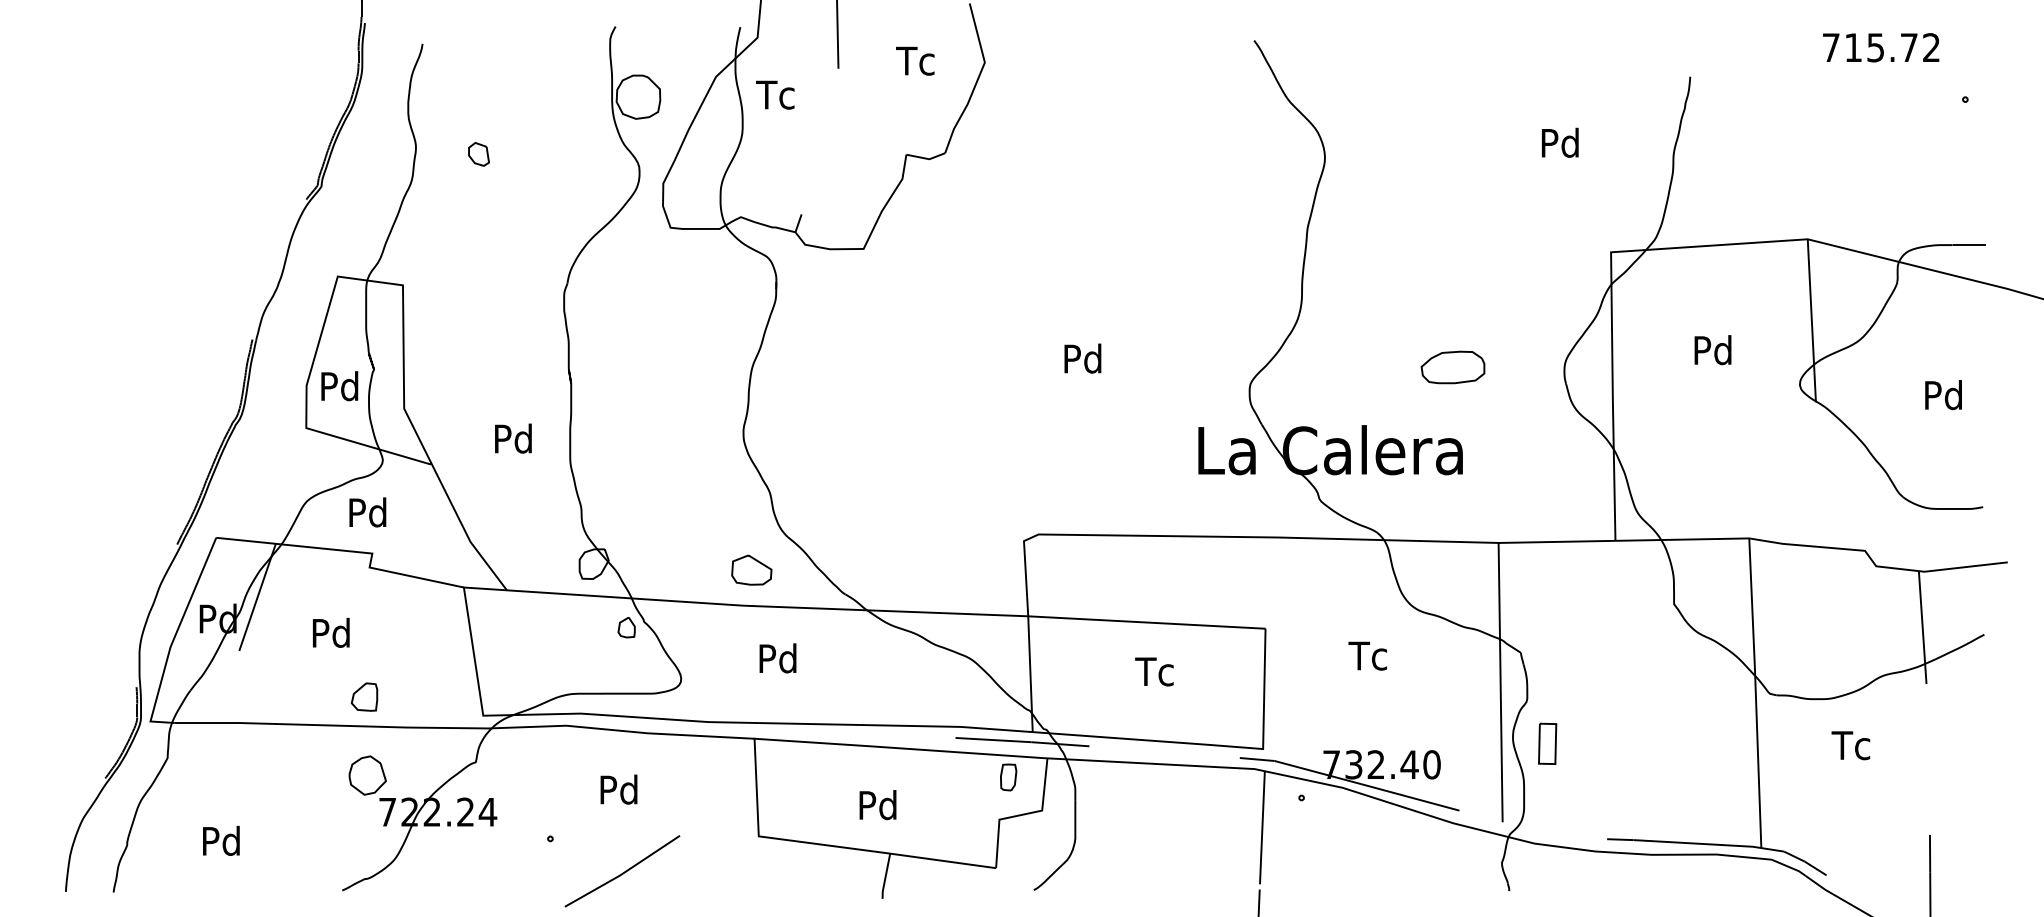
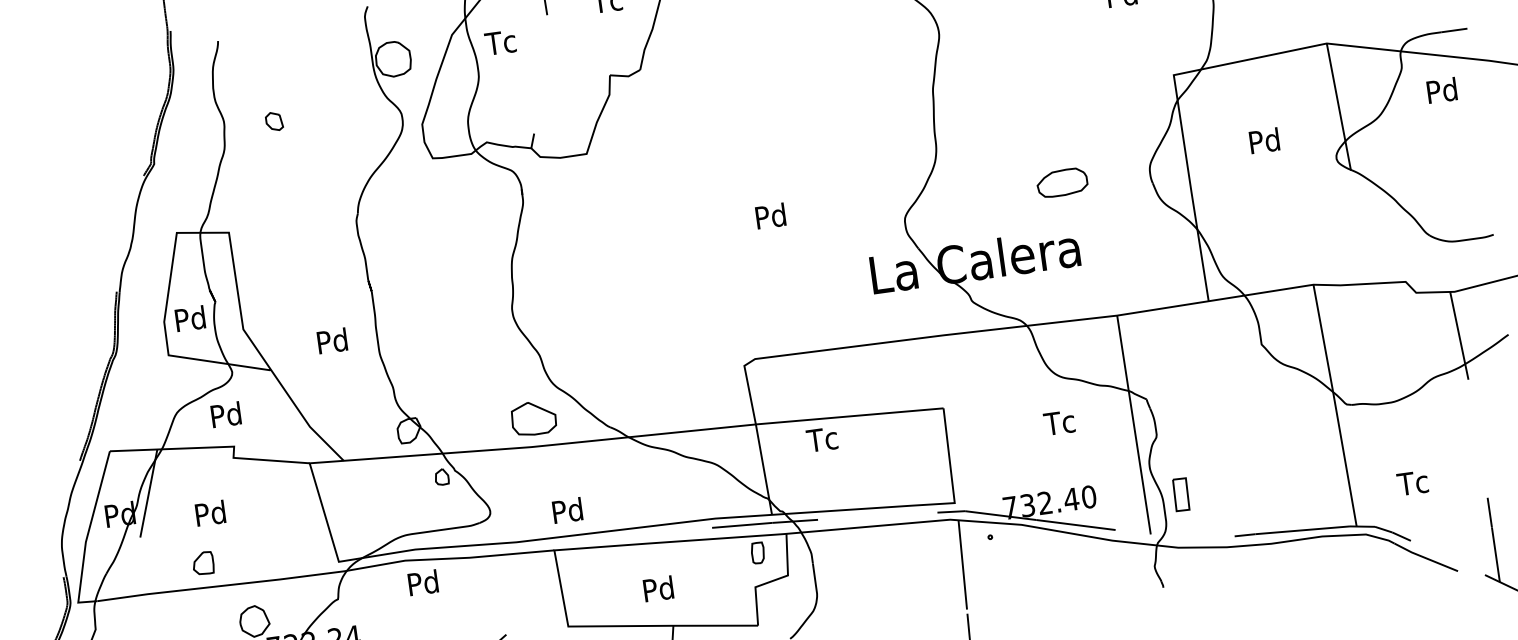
text: (1943, 395) -> (1442, 90), moved
part: (751, 569) -> (533, 417), size x1.4
text: (1367, 655) -> (1059, 422), moved
text: (777, 658) -> (567, 510), moved
text: (1154, 671) -> (822, 439), moved
part: (364, 696) -> (203, 562), moved
part: (1547, 743) -> (1181, 494), moved
text: (1850, 745) -> (1412, 483), moved
text: (618, 789) -> (422, 582), moved

